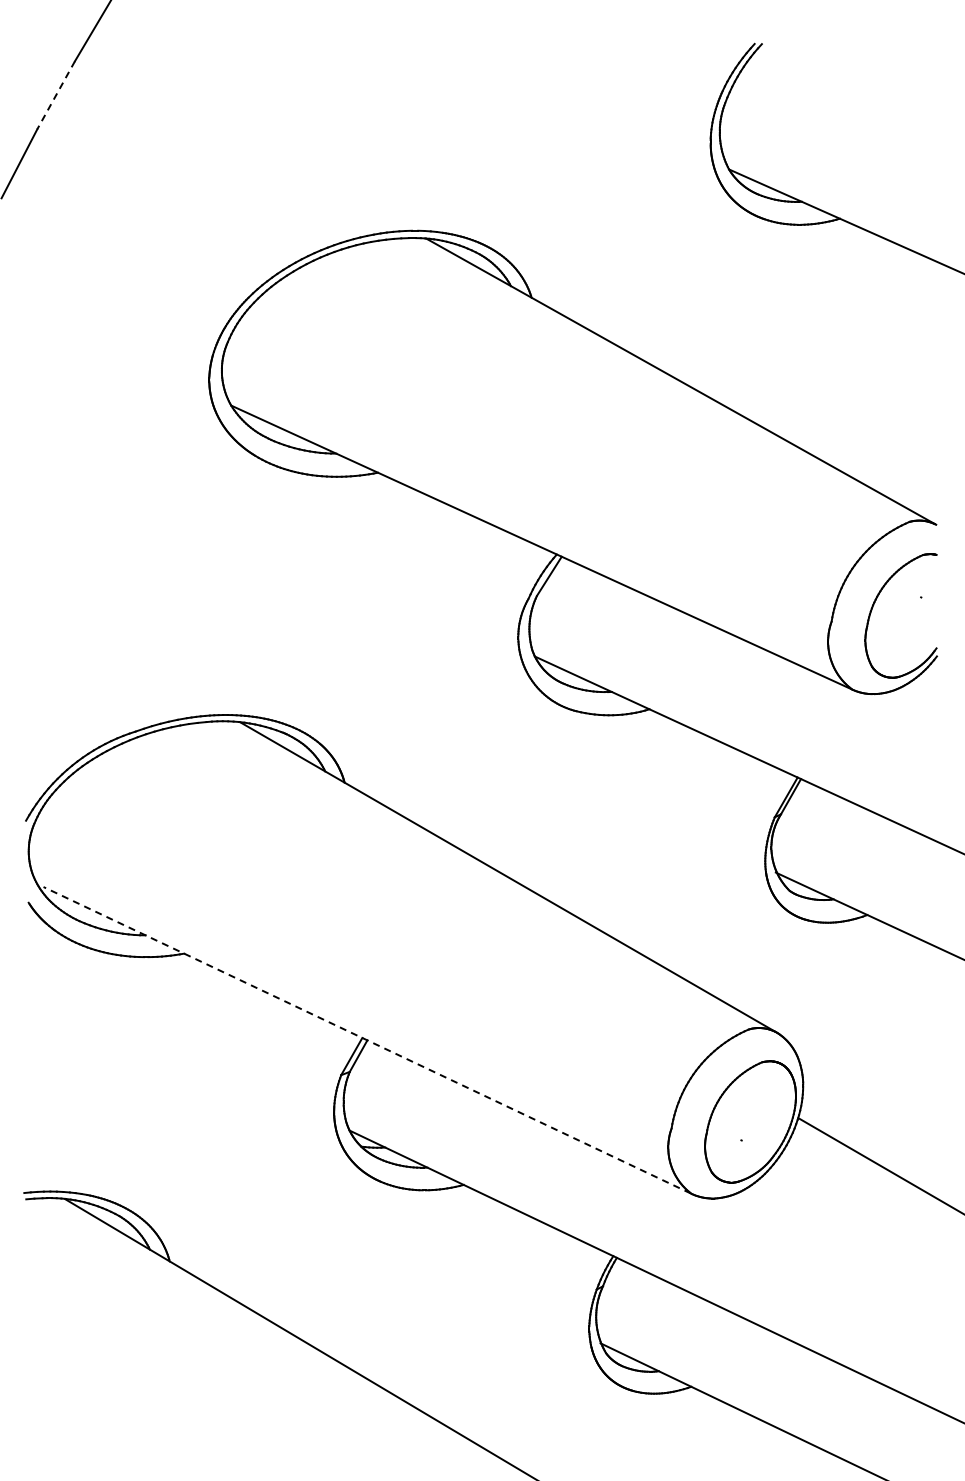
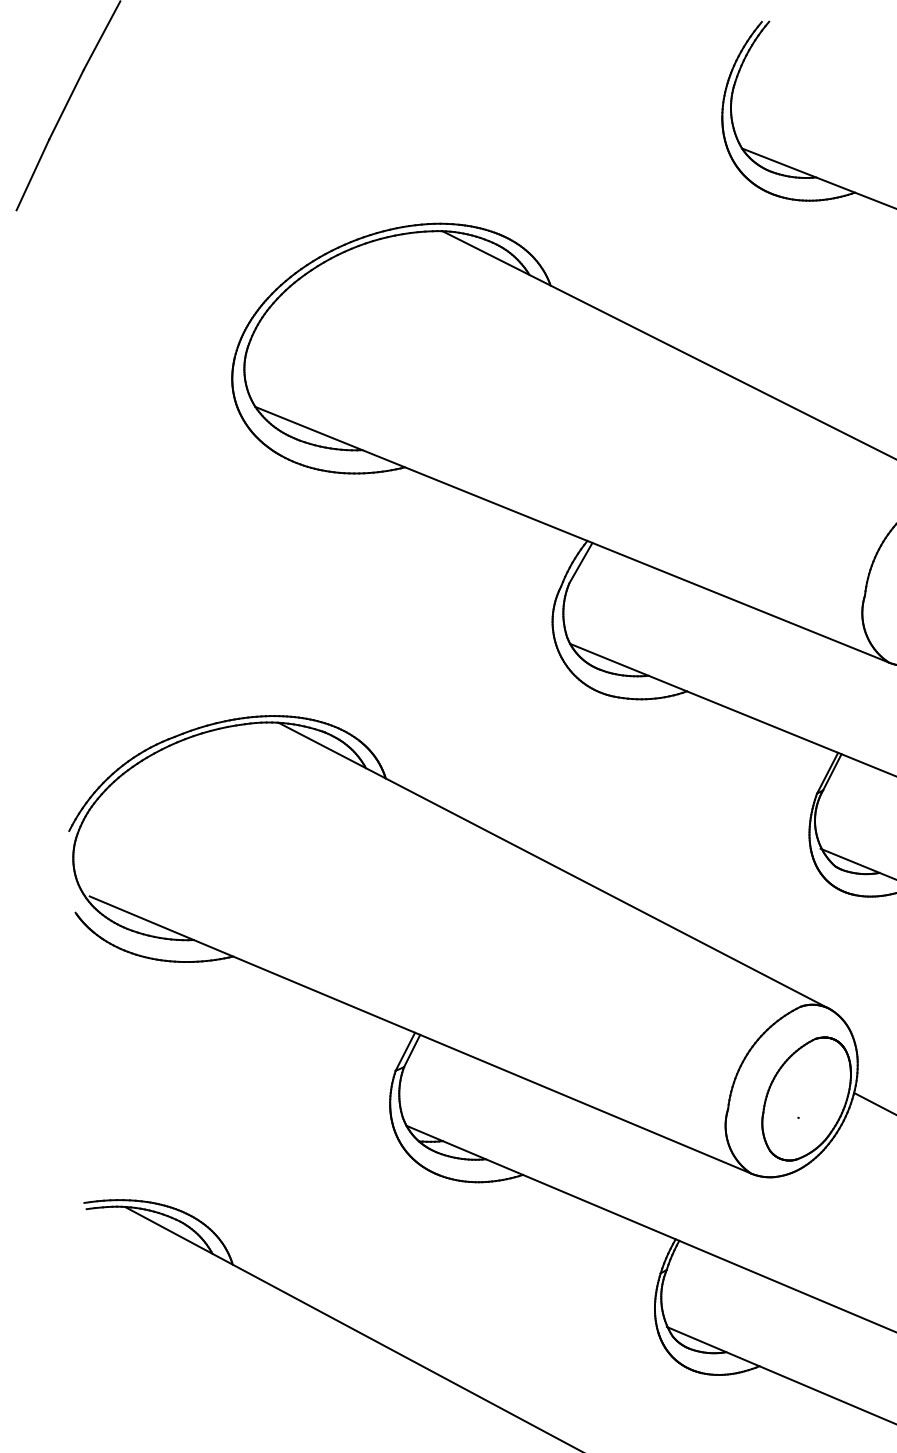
line: (56, 95) -> (66, 105), dashed -> solid
line: (366, 1040) -> (419, 1035), dashed -> solid

